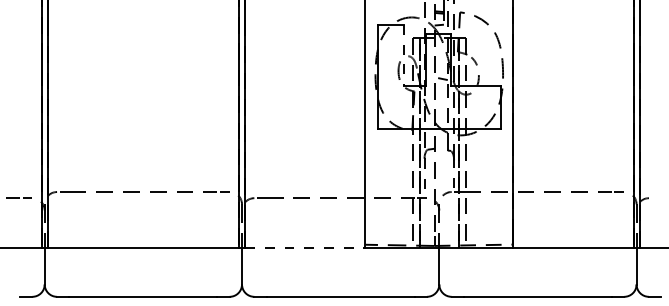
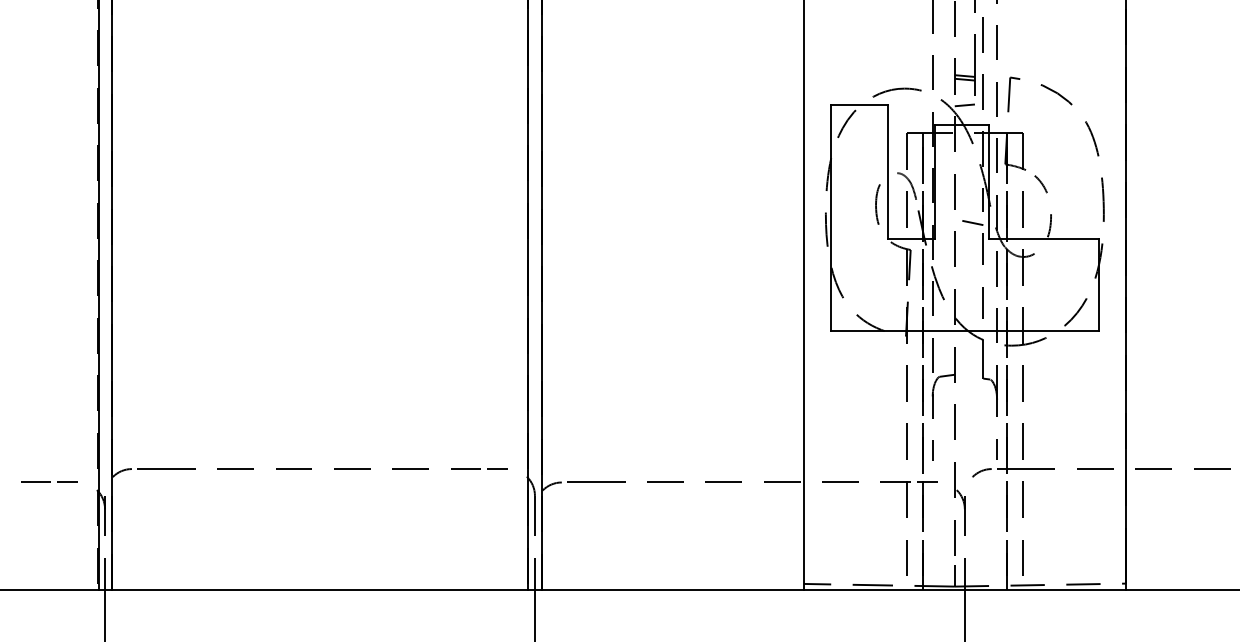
line: (404, 55) -> (889, 171), dashed -> solid
line: (305, 247) -> (673, 589), dashed -> solid

